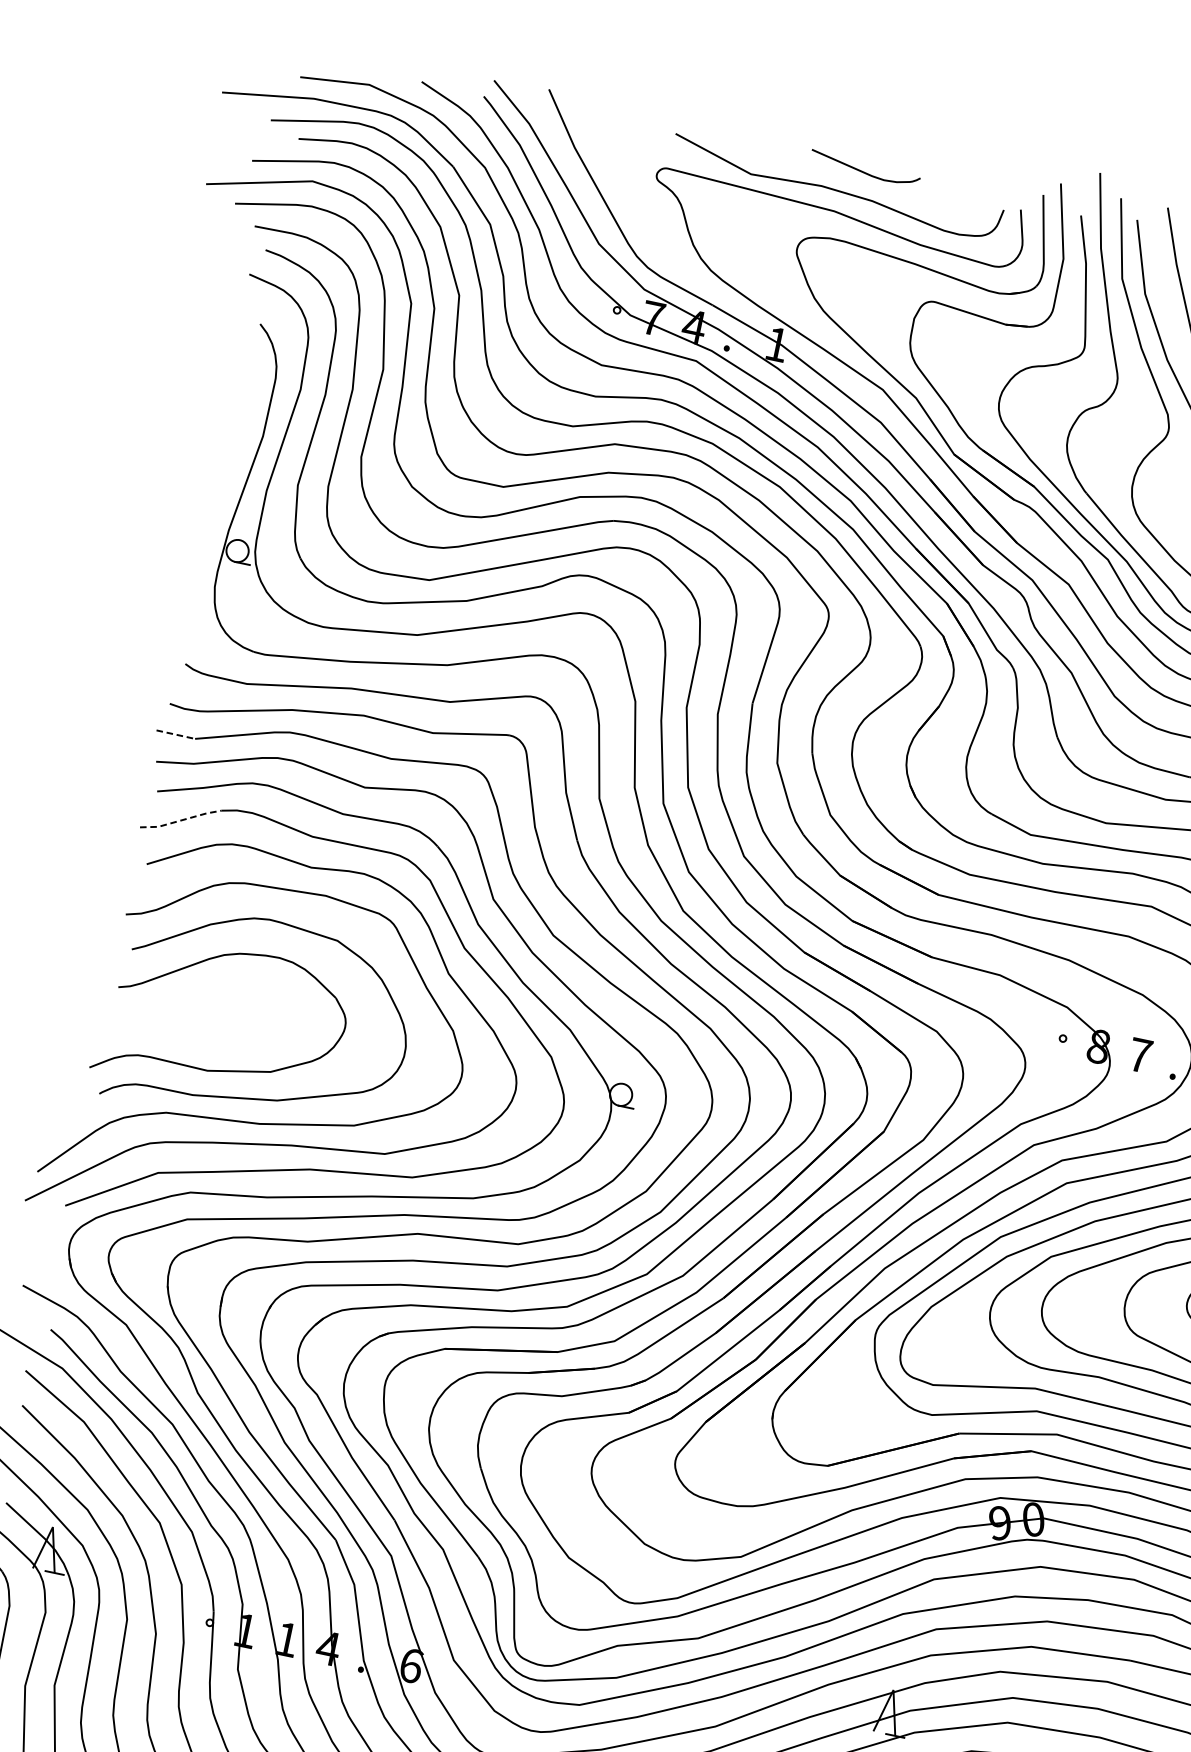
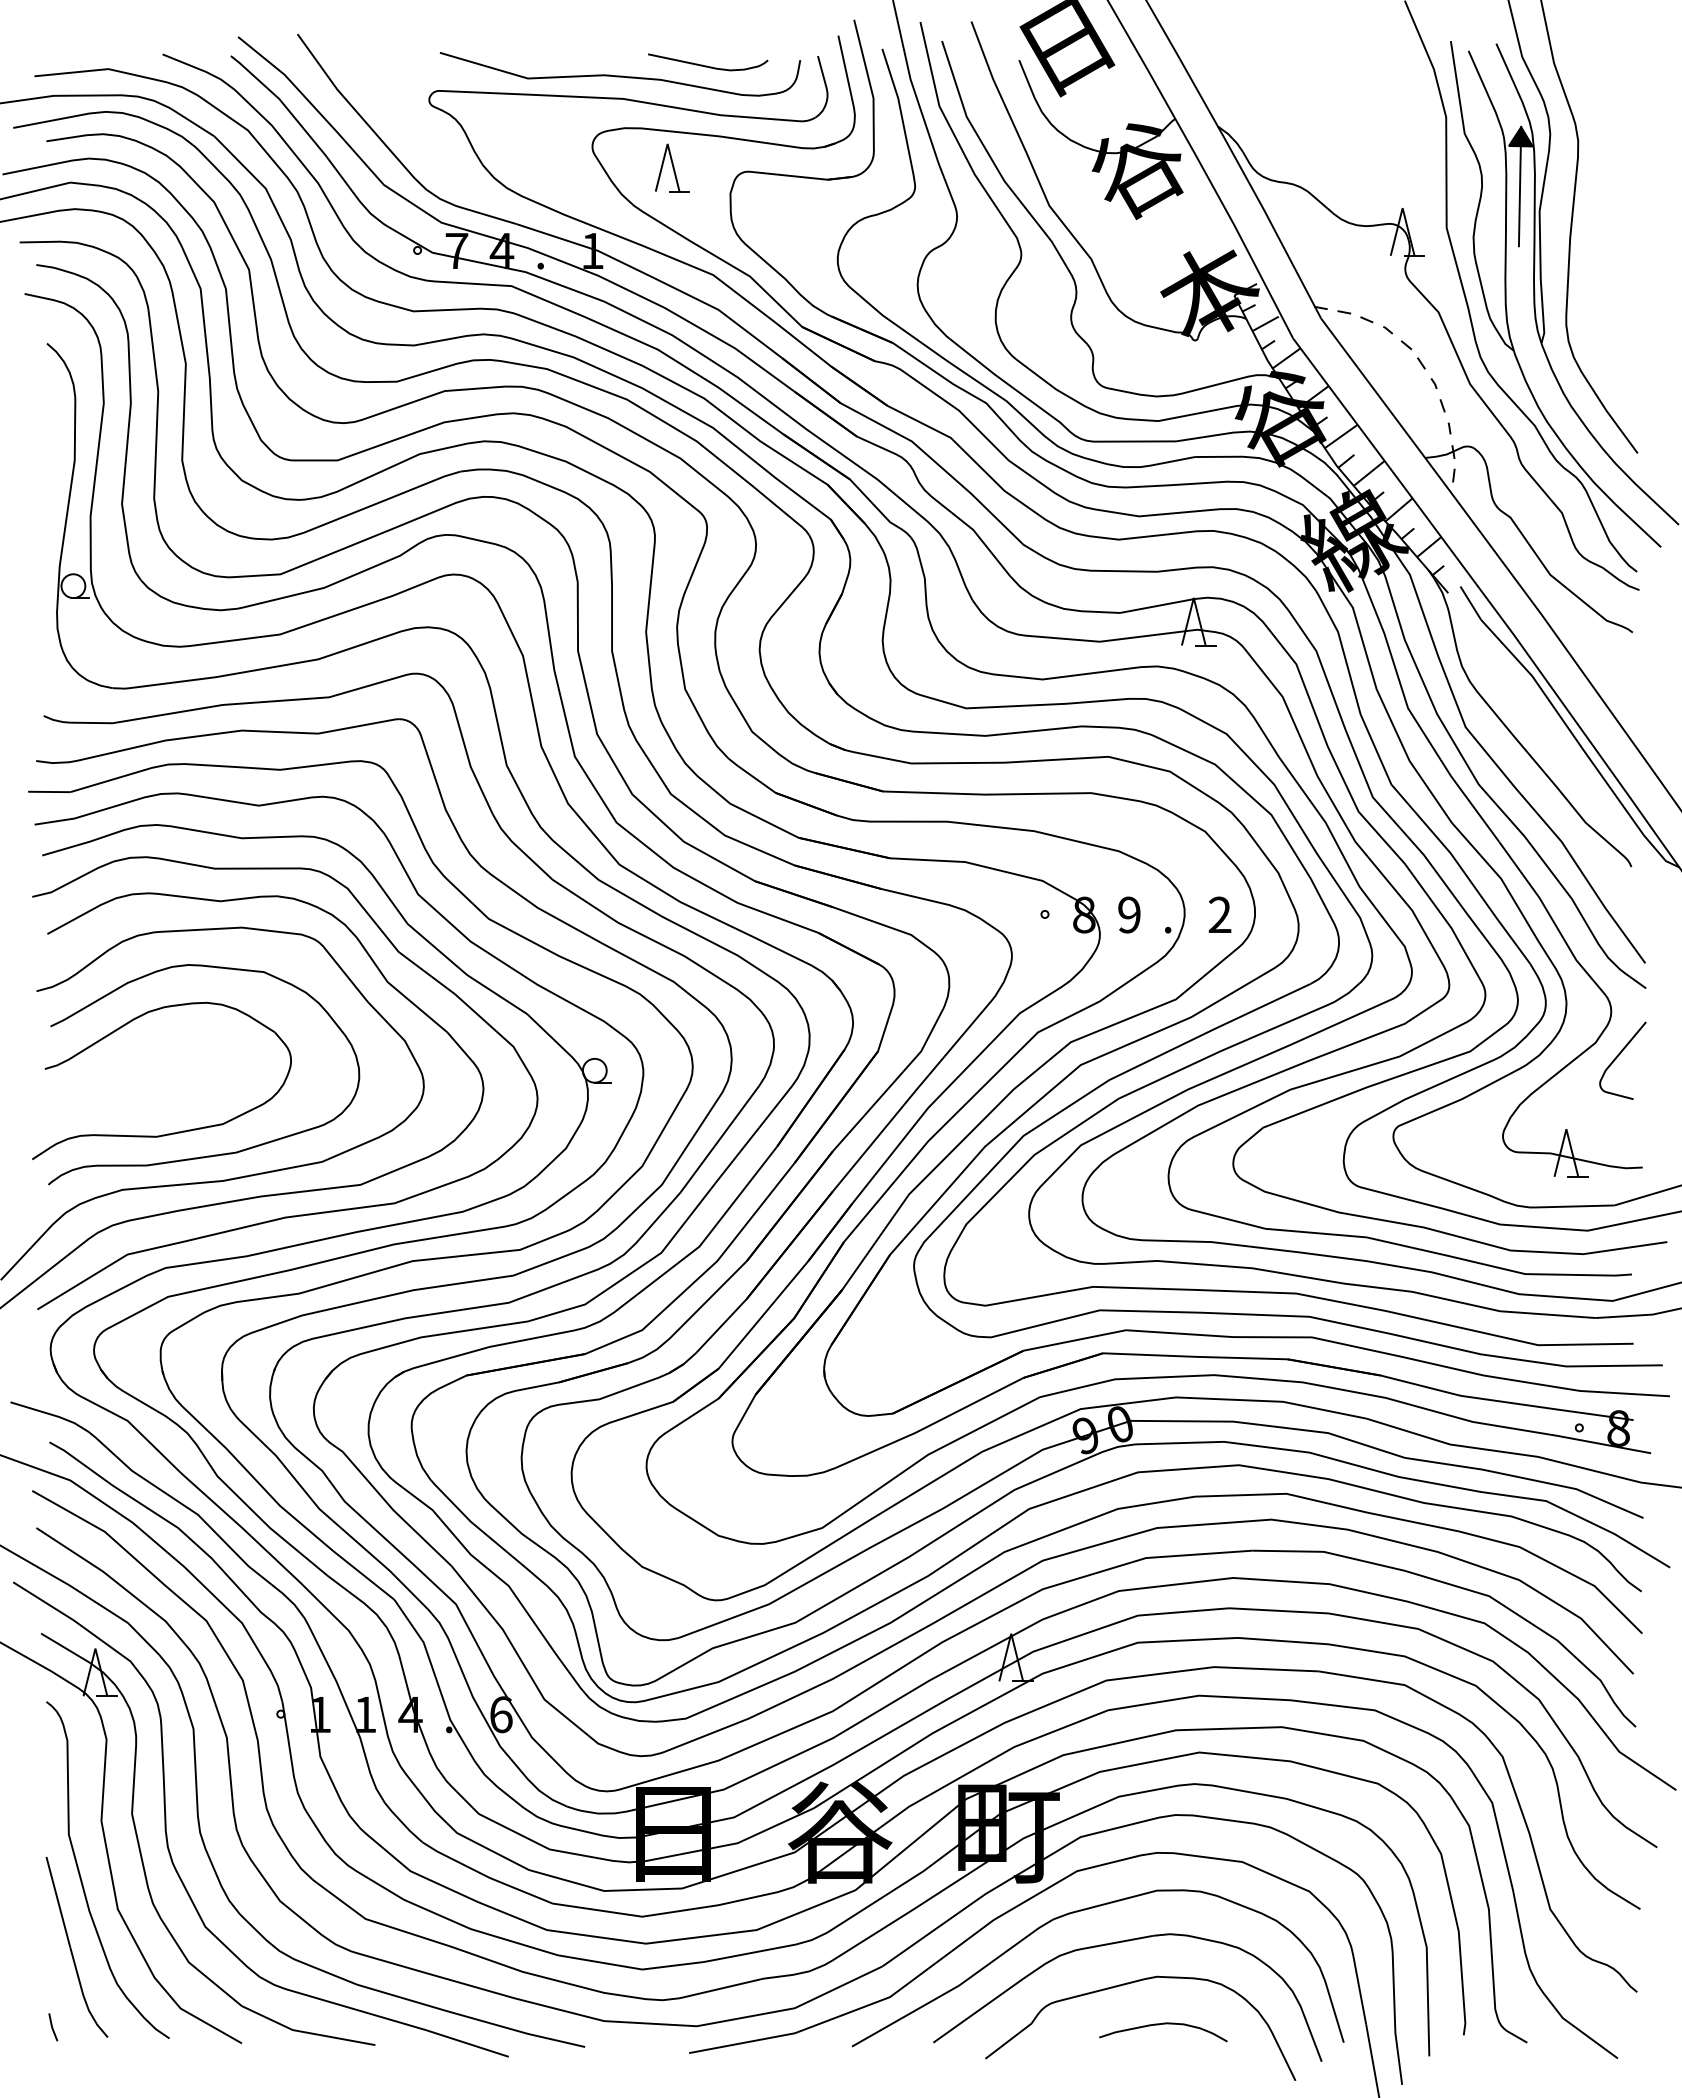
curve: (864, 171) -> (707, 65), moved
part: (866, 283) -> (672, 167), added
line: (176, 734) -> (49, 791), dashed -> solid
line: (181, 820) -> (74, 880), dashed -> solid
text: (1140, 1054) -> (1129, 914), 7 -> 9

